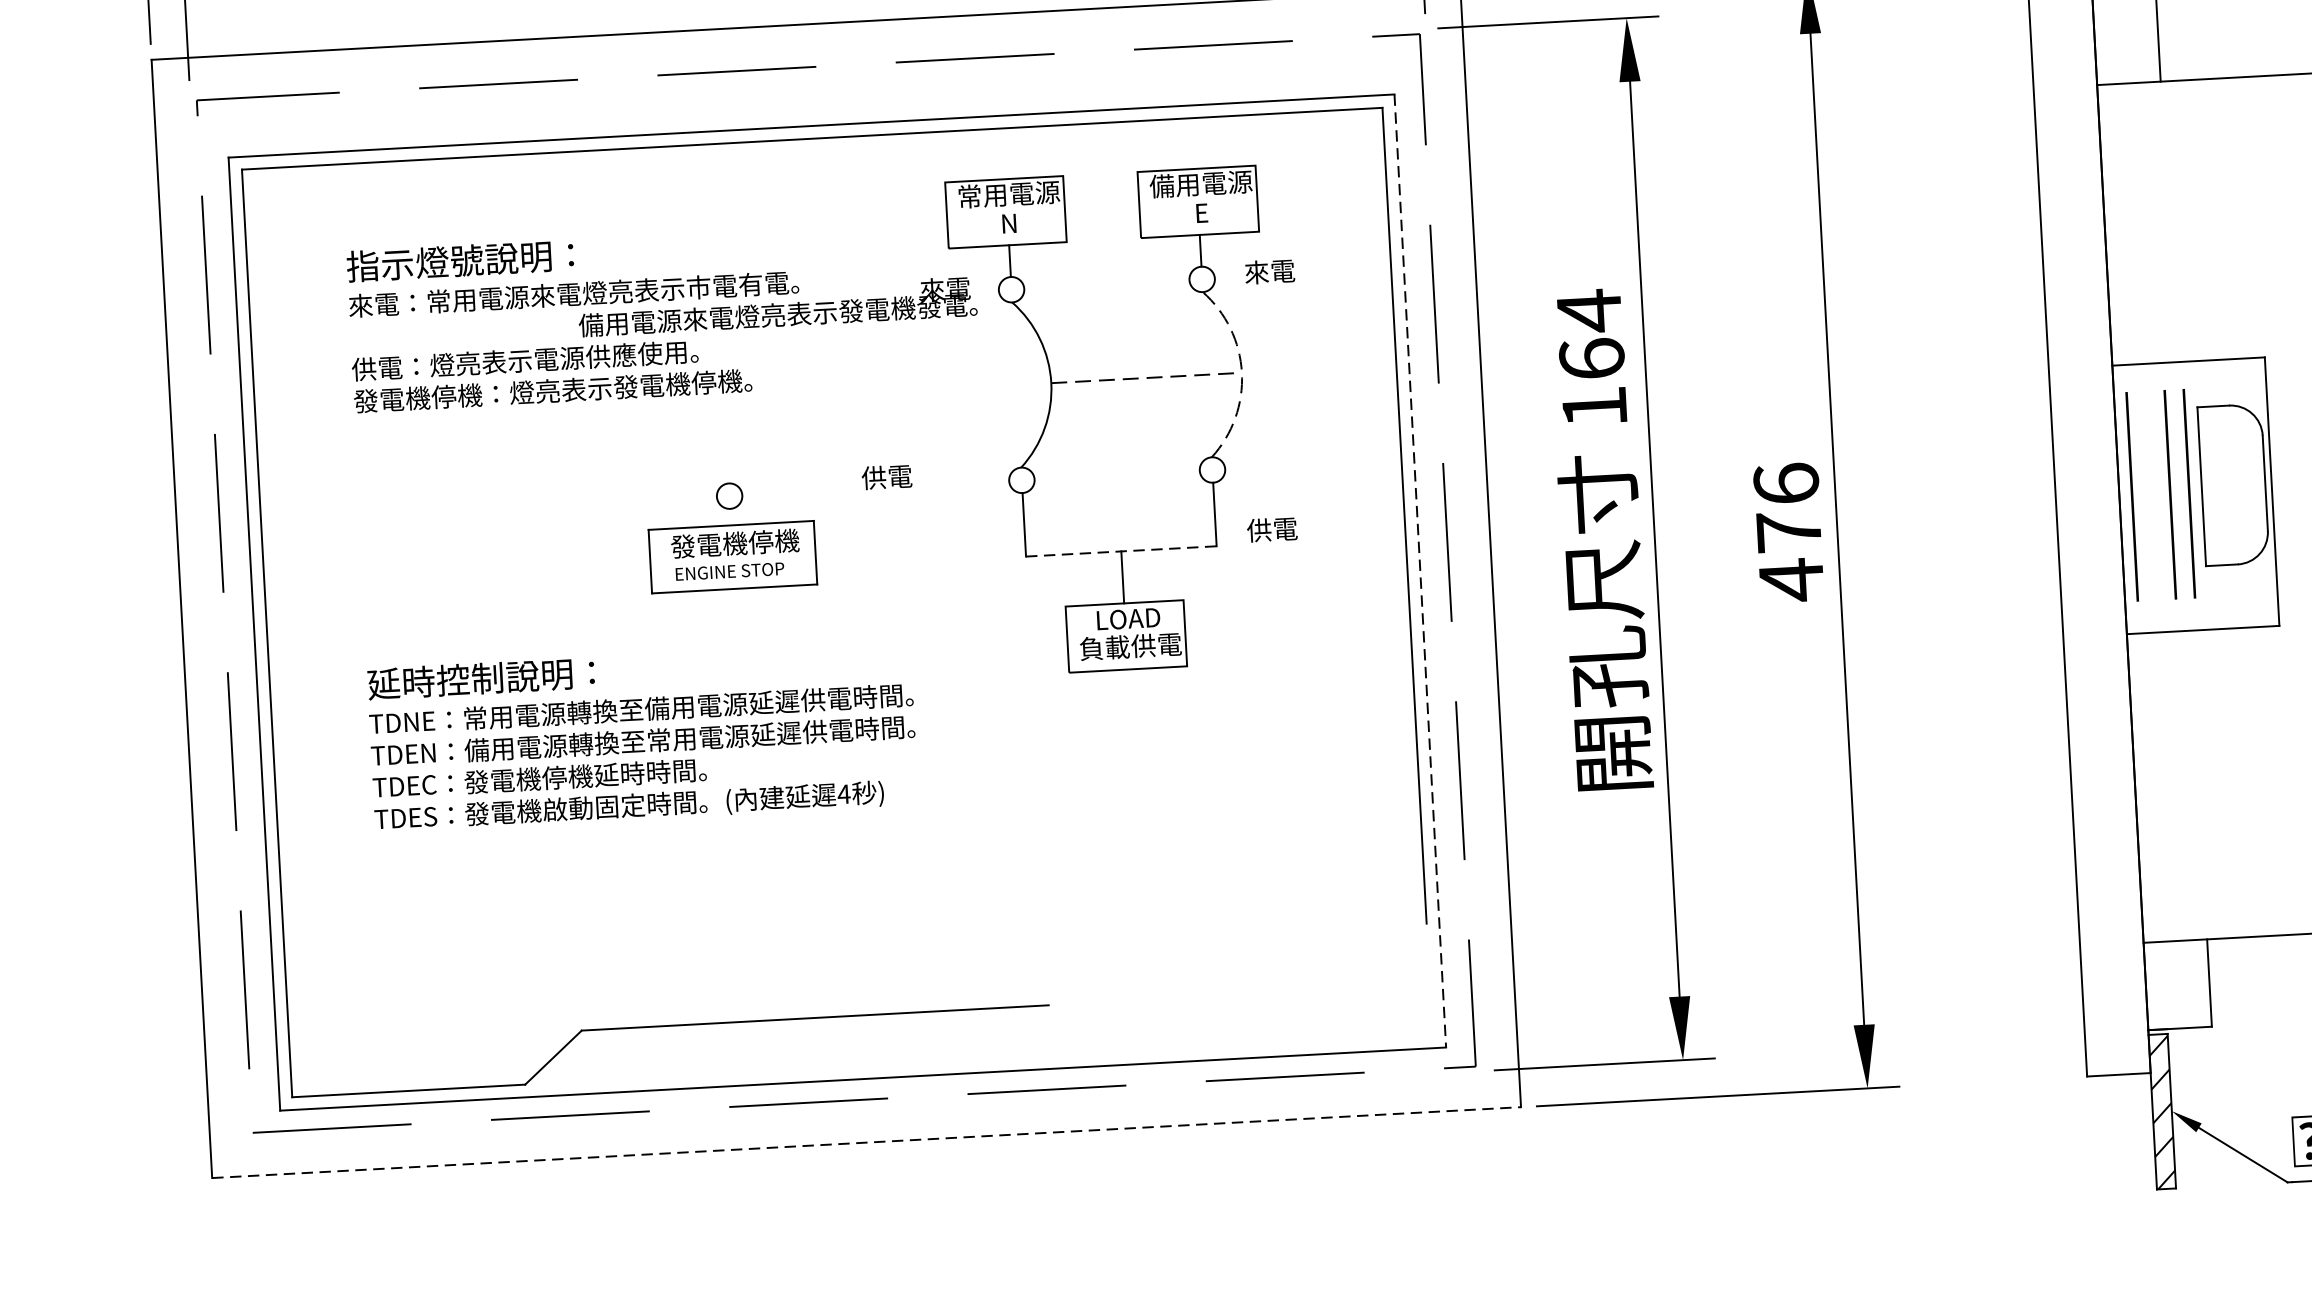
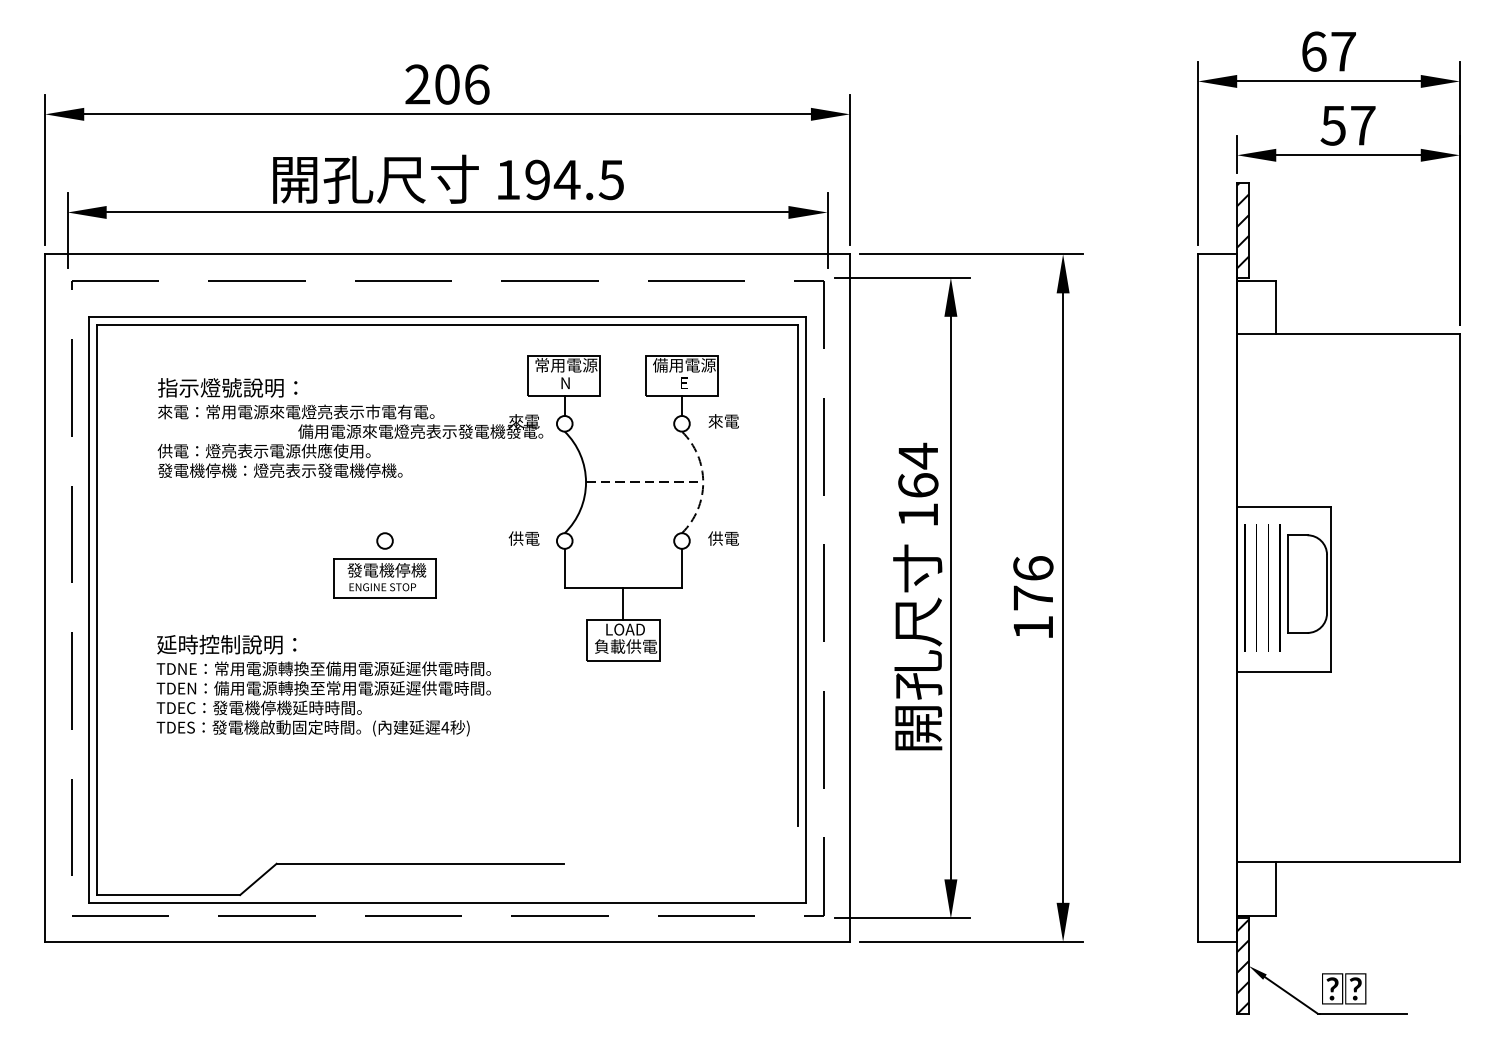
text: (885, 477) -> (523, 538), moved
line: (2150, 494) -> (1256, 587), added
text: (1272, 529) -> (723, 538), moved
line: (1121, 550) -> (623, 587), dashed -> solid
line: (1421, 572) -> (806, 610), dashed -> solid
text: (1790, 579) -> (1032, 627), 476 -> 176
line: (868, 1141) -> (448, 941), dashed -> solid

